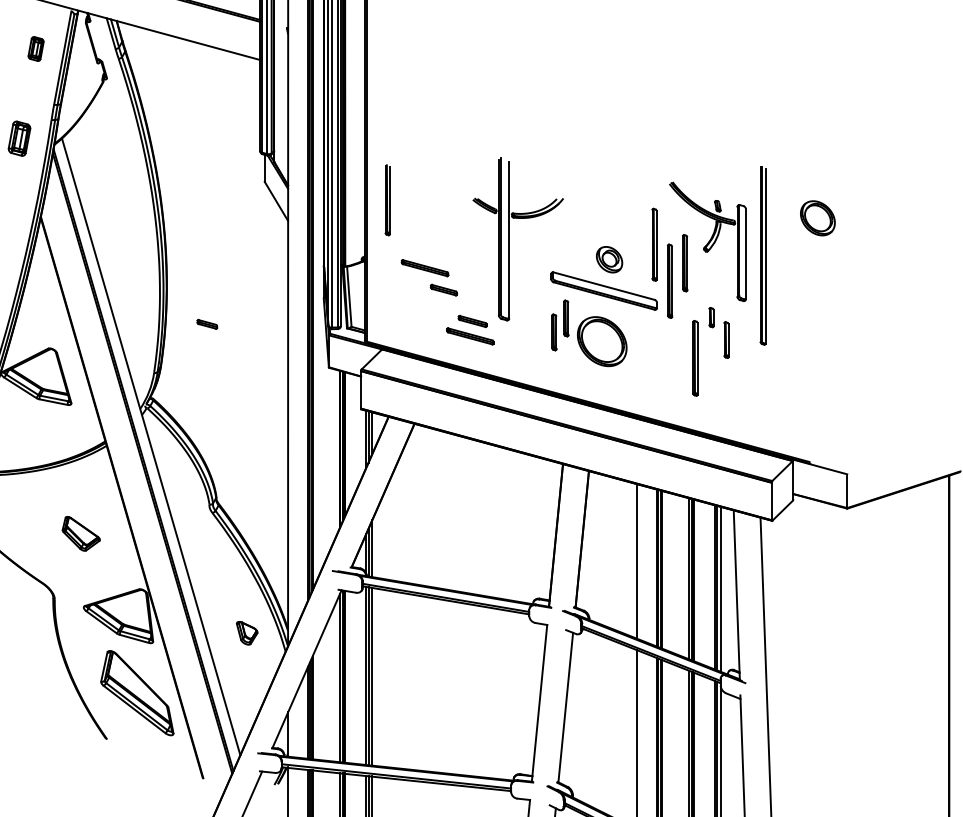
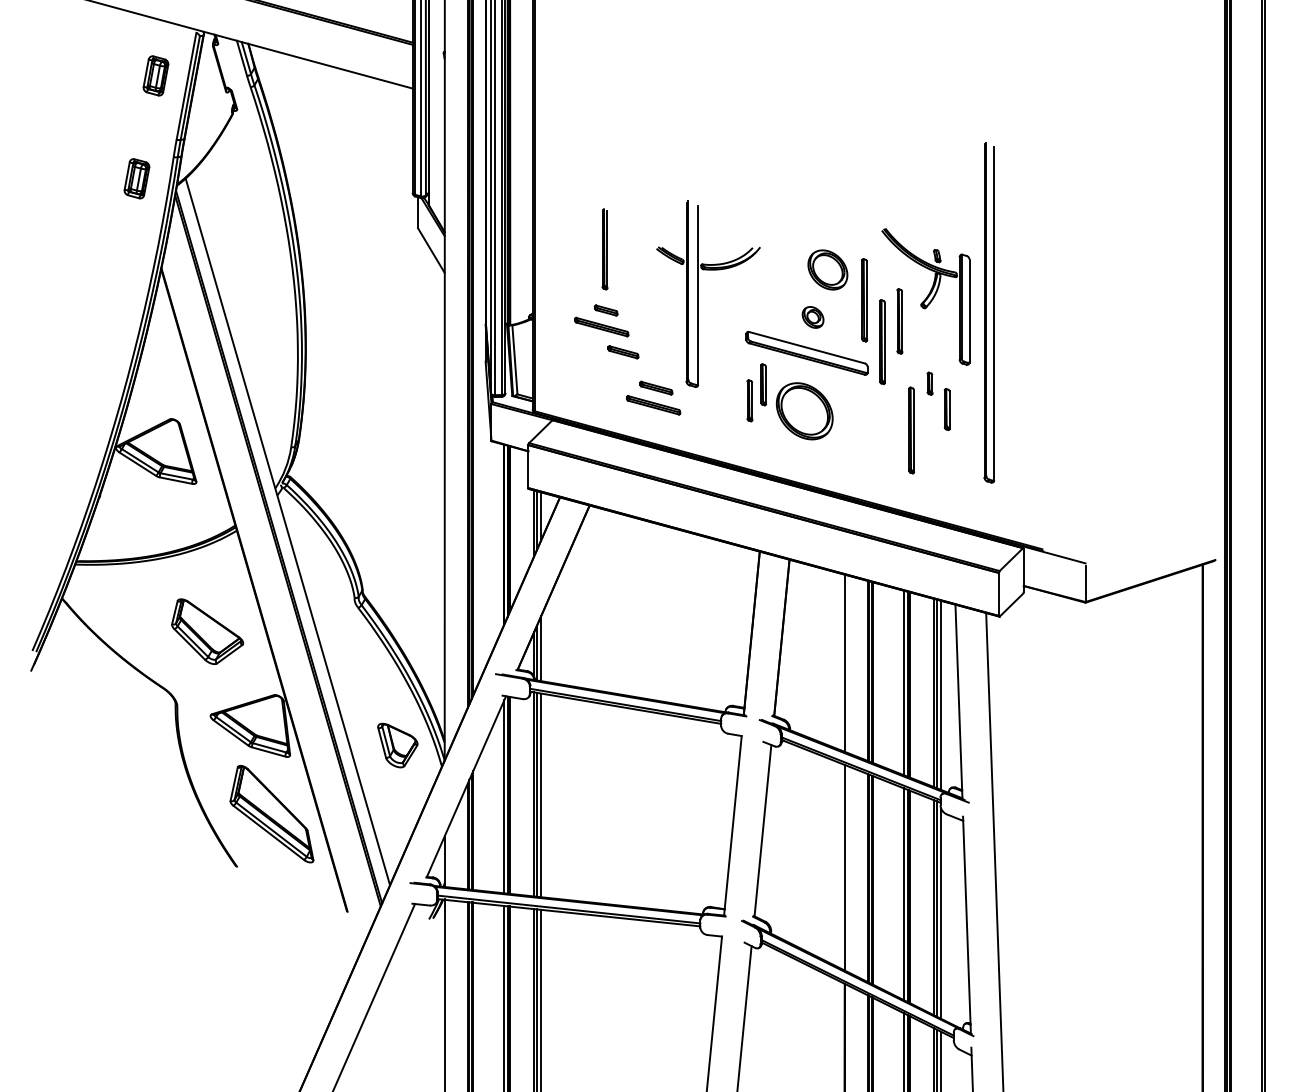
part: (35, 48) -> (155, 75), size x1.43
part: (387, 200) -> (604, 249), moved
part: (817, 217) -> (827, 269), moved
part: (762, 255) -> (988, 312), size x1.67
part: (608, 259) -> (812, 317), size x0.71
part: (206, 324) -> (605, 310), moved
part: (81, 533) -> (207, 631), size x1.67
part: (246, 633) -> (397, 745), size x1.67

